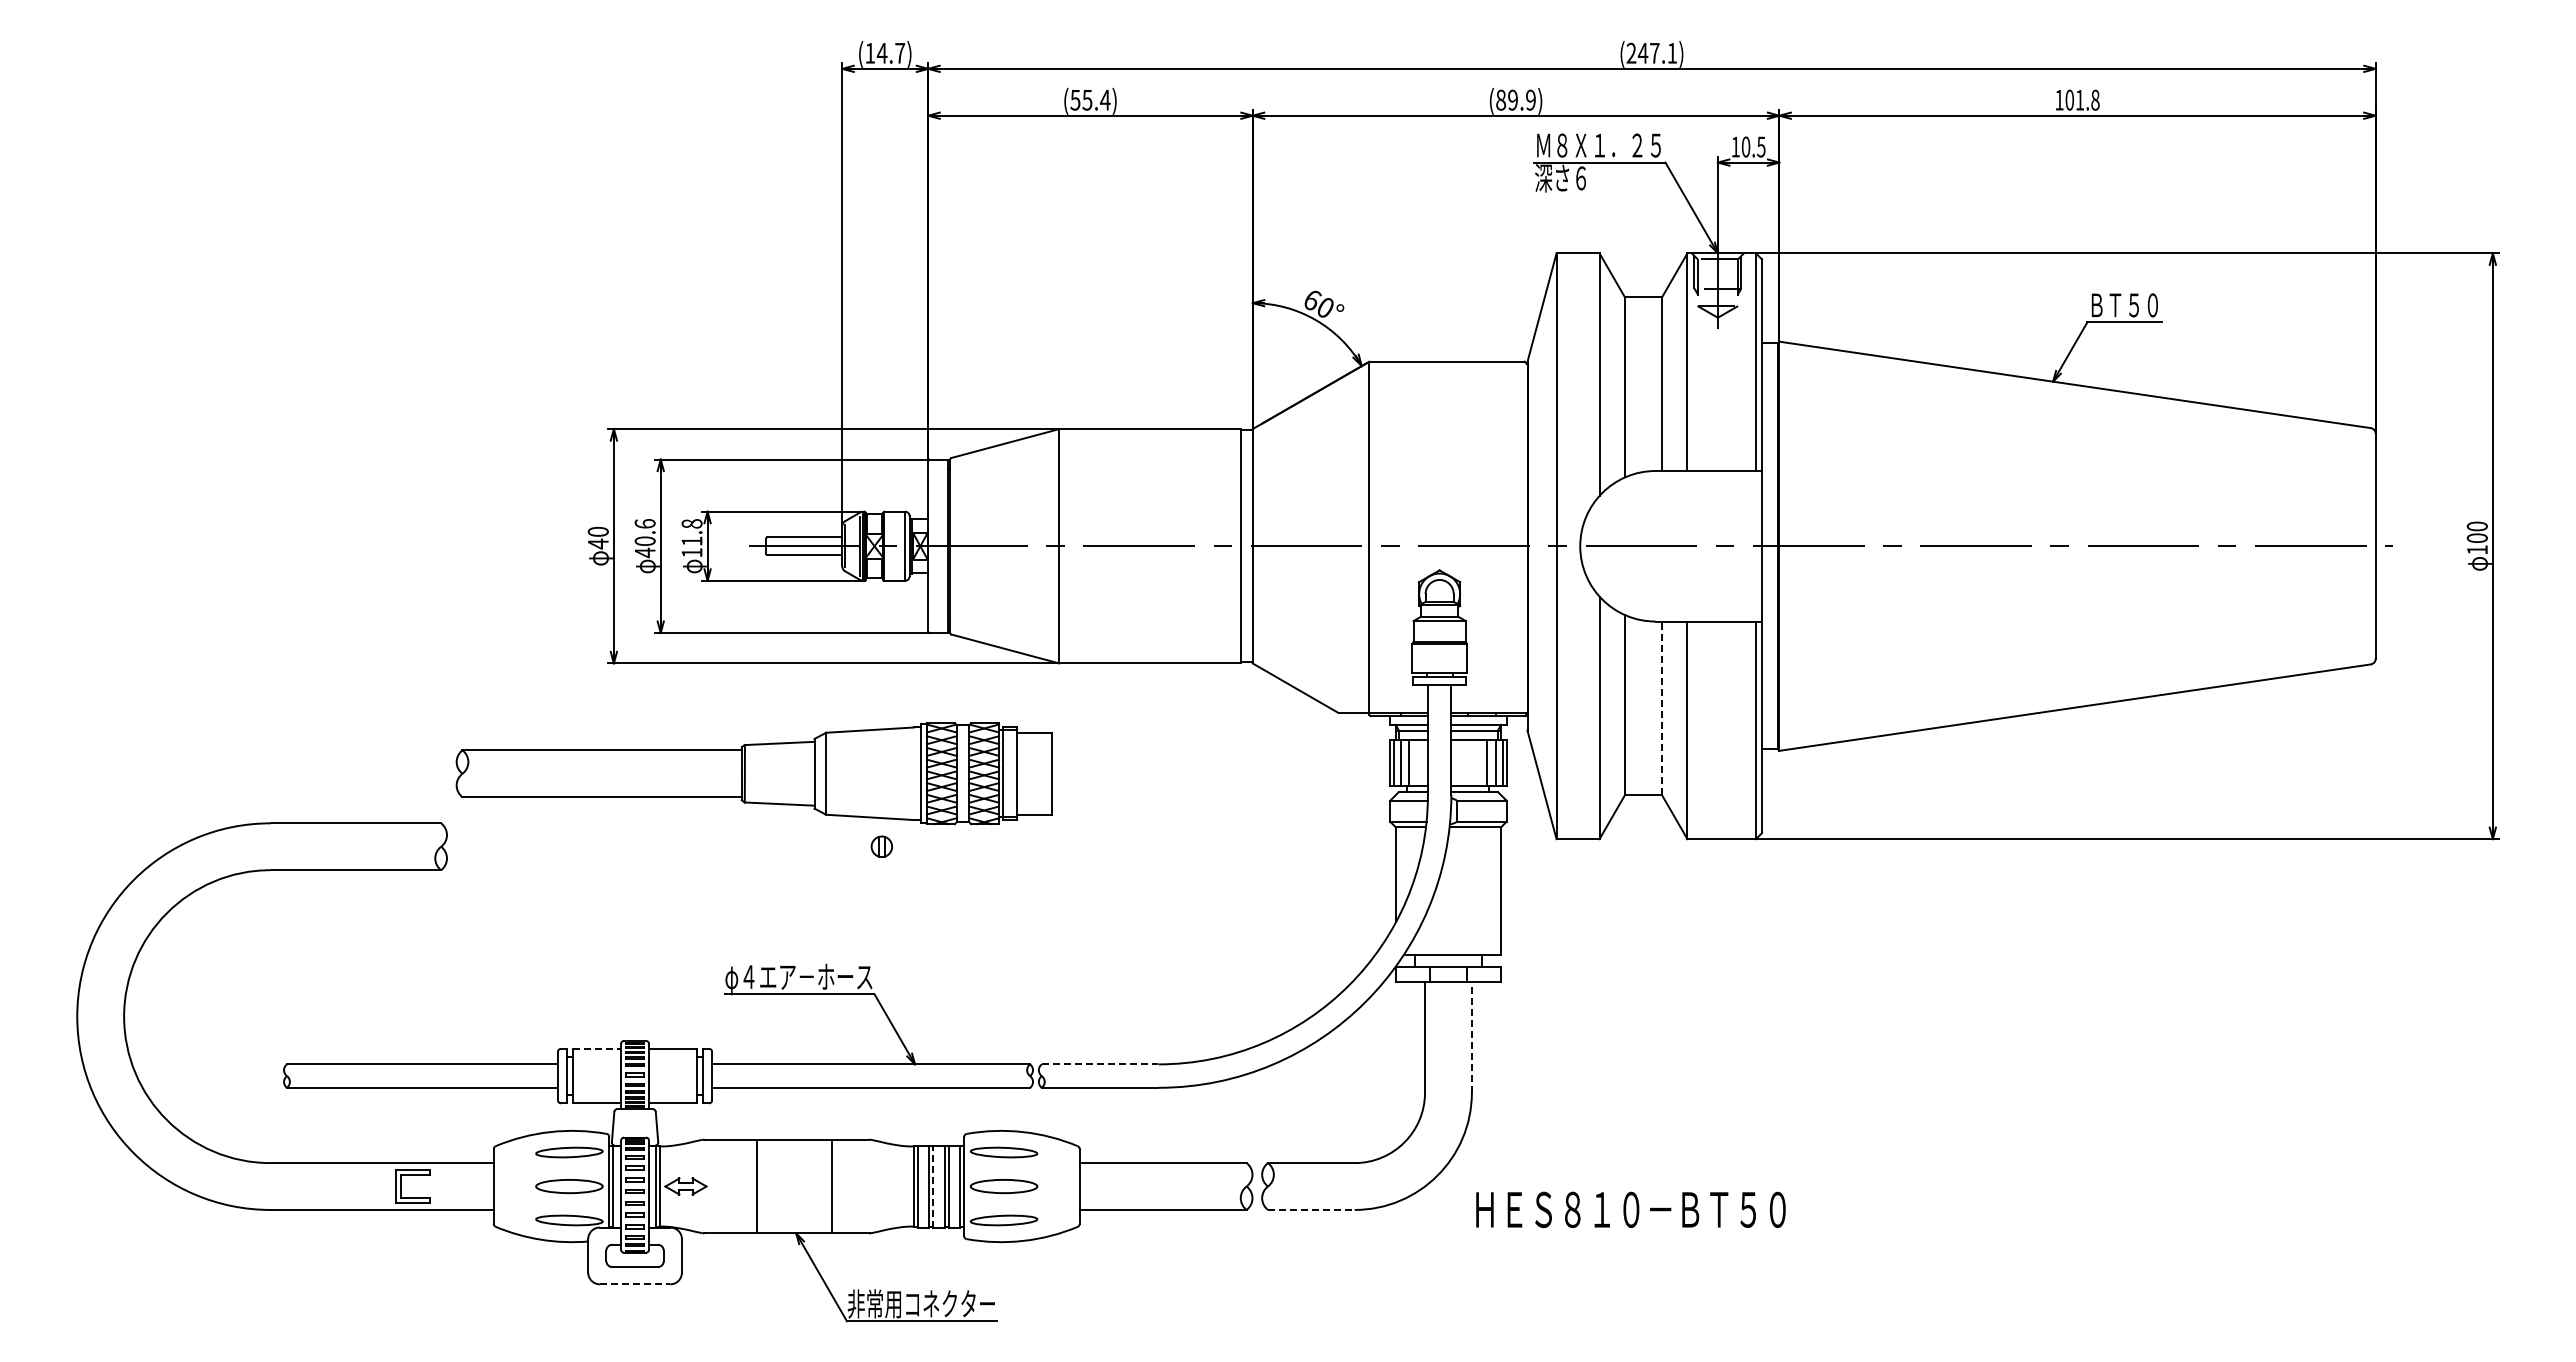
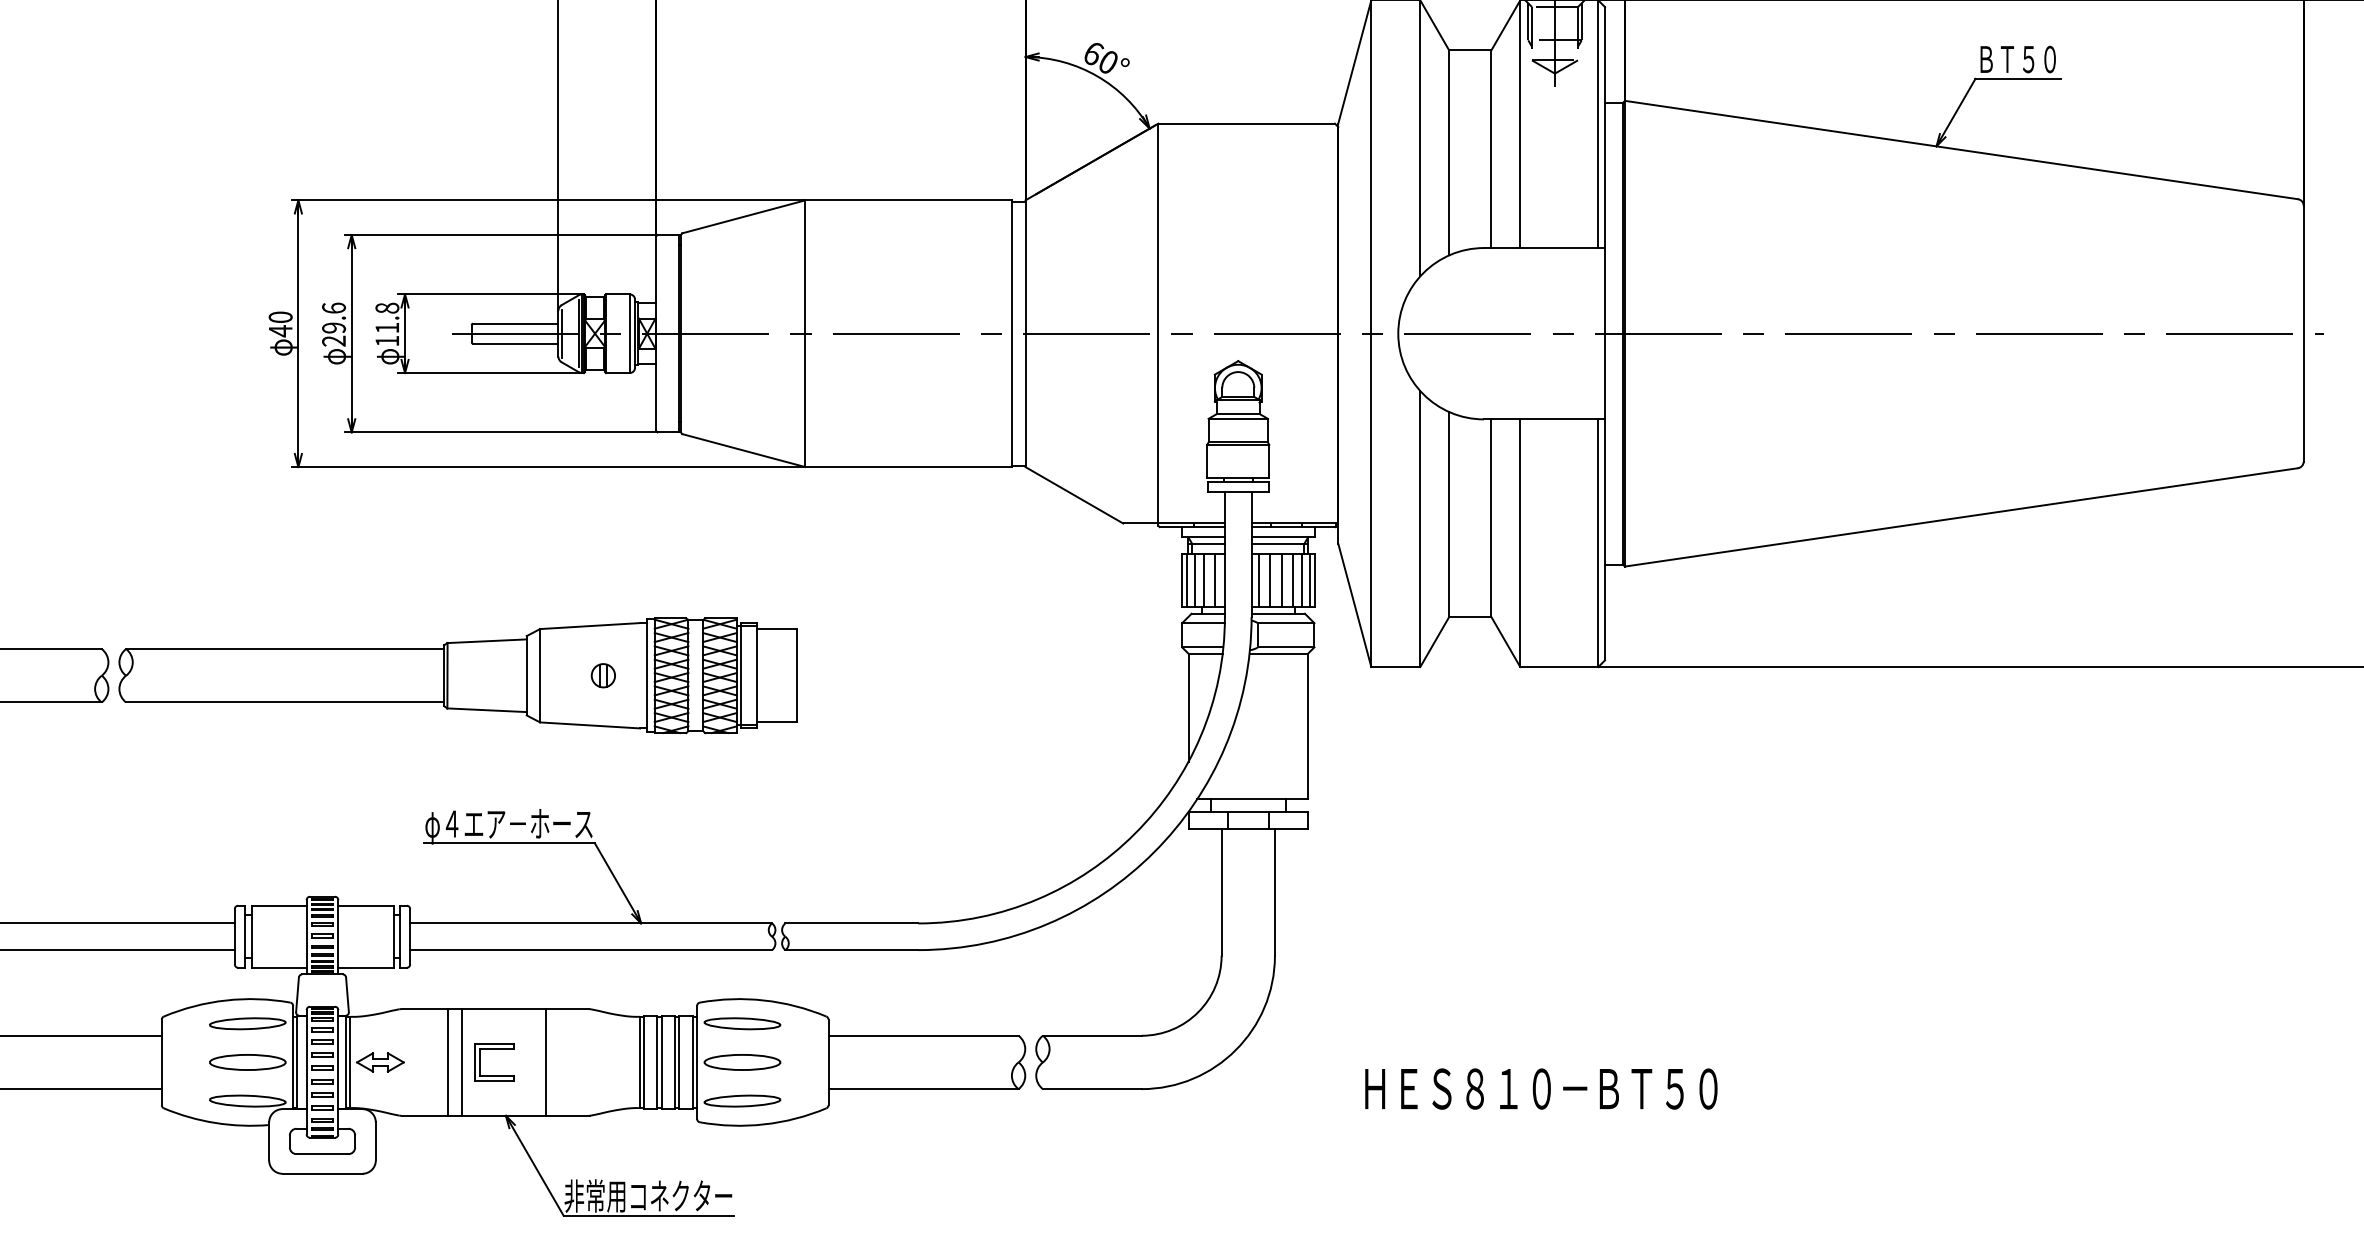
text: (644, 547) -> (333, 335), 40.6 -> 29.6
line: (1662, 708) -> (1491, 518), dashed -> solid
line: (1418, 762) -> (1214, 579), added
line: (1457, 762) -> (1258, 579), added
line: (1467, 762) -> (1269, 579), added
line: (1478, 762) -> (1282, 579), added
part: (753, 773) -> (457, 675), moved
line: (1471, 1037) -> (1274, 892), dashed -> solid
line: (597, 1048) -> (279, 905), dashed -> solid
line: (1100, 1064) -> (852, 923), dashed -> solid
part: (412, 1175) -> (493, 1049), moved
line: (745, 1186) -> (448, 1062), added
line: (933, 1186) -> (662, 1062), dashed -> solid
line: (1311, 1209) -> (1092, 1088), dashed -> solid
text: (1630, 1209) -> (1540, 1088), moved
line: (635, 1284) -> (322, 1173), dashed -> solid

